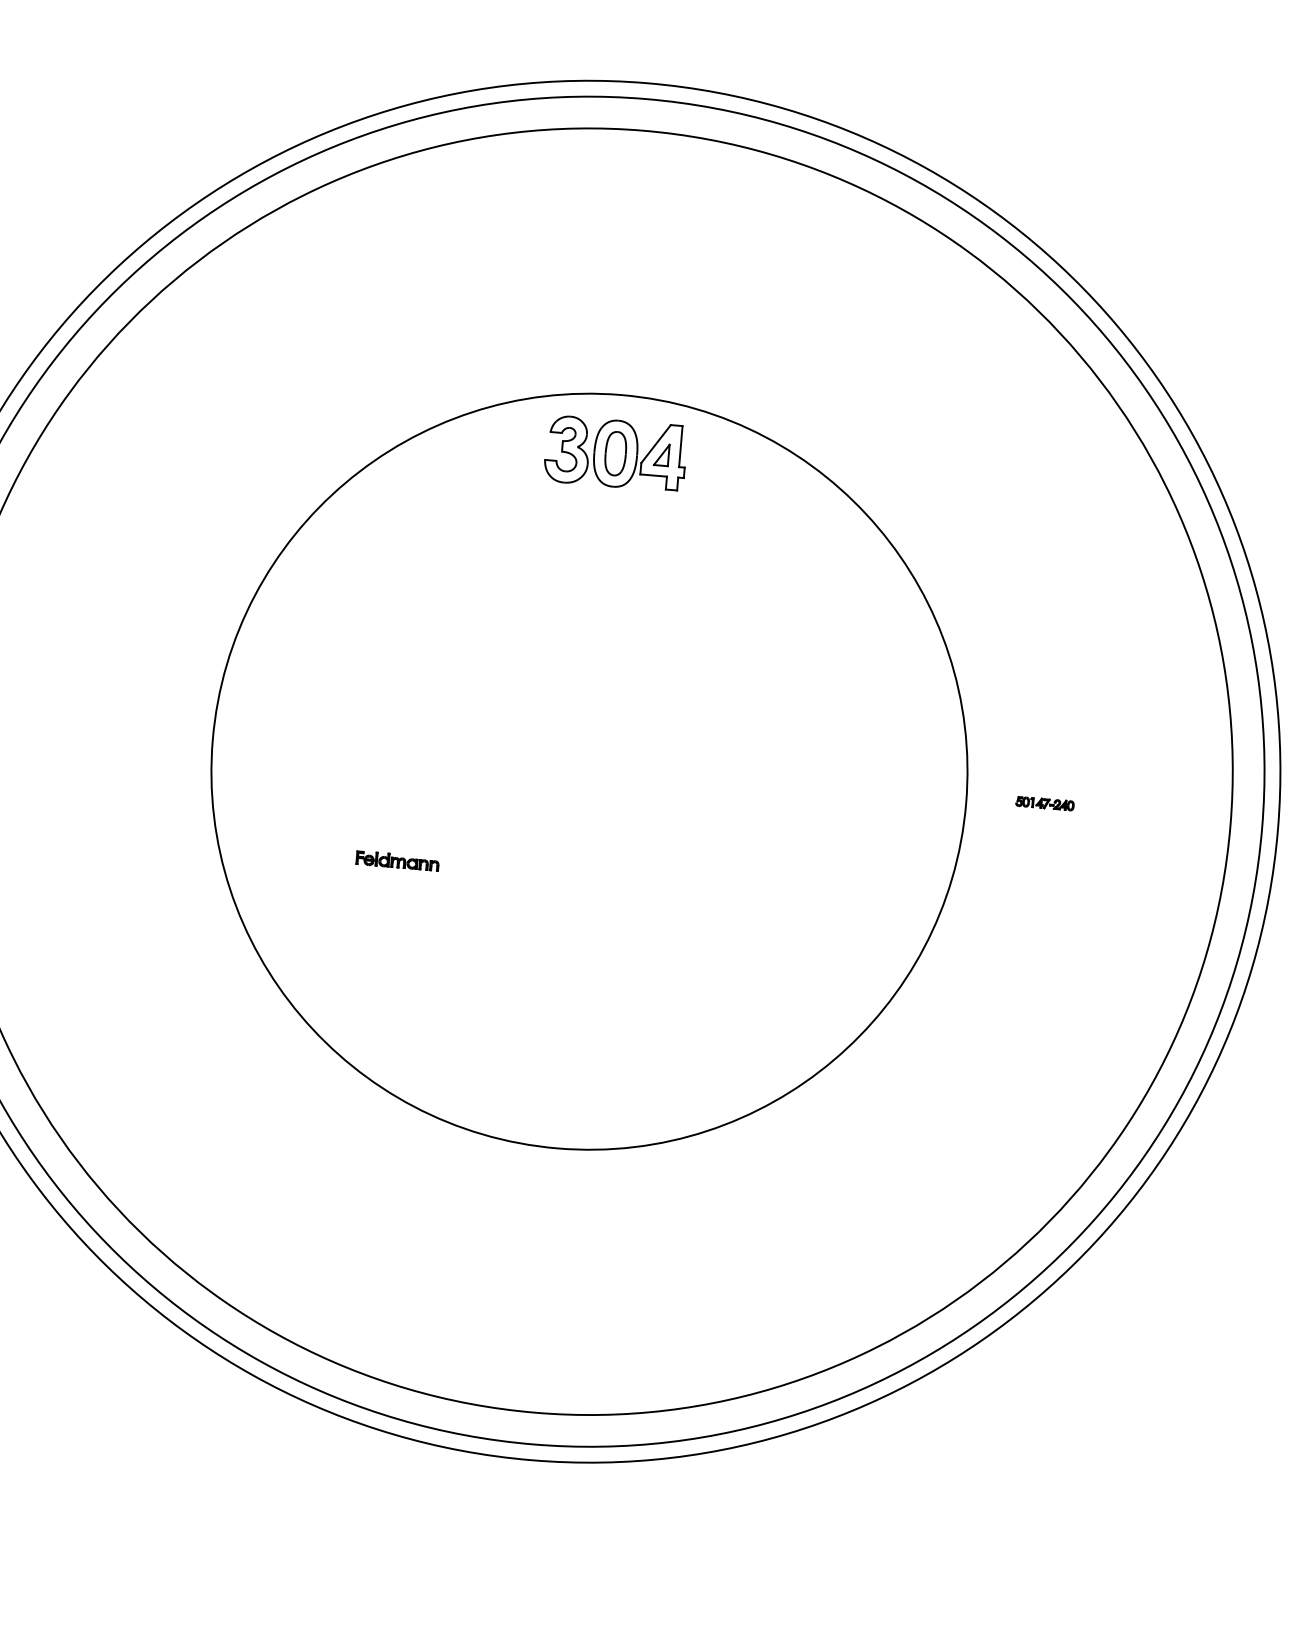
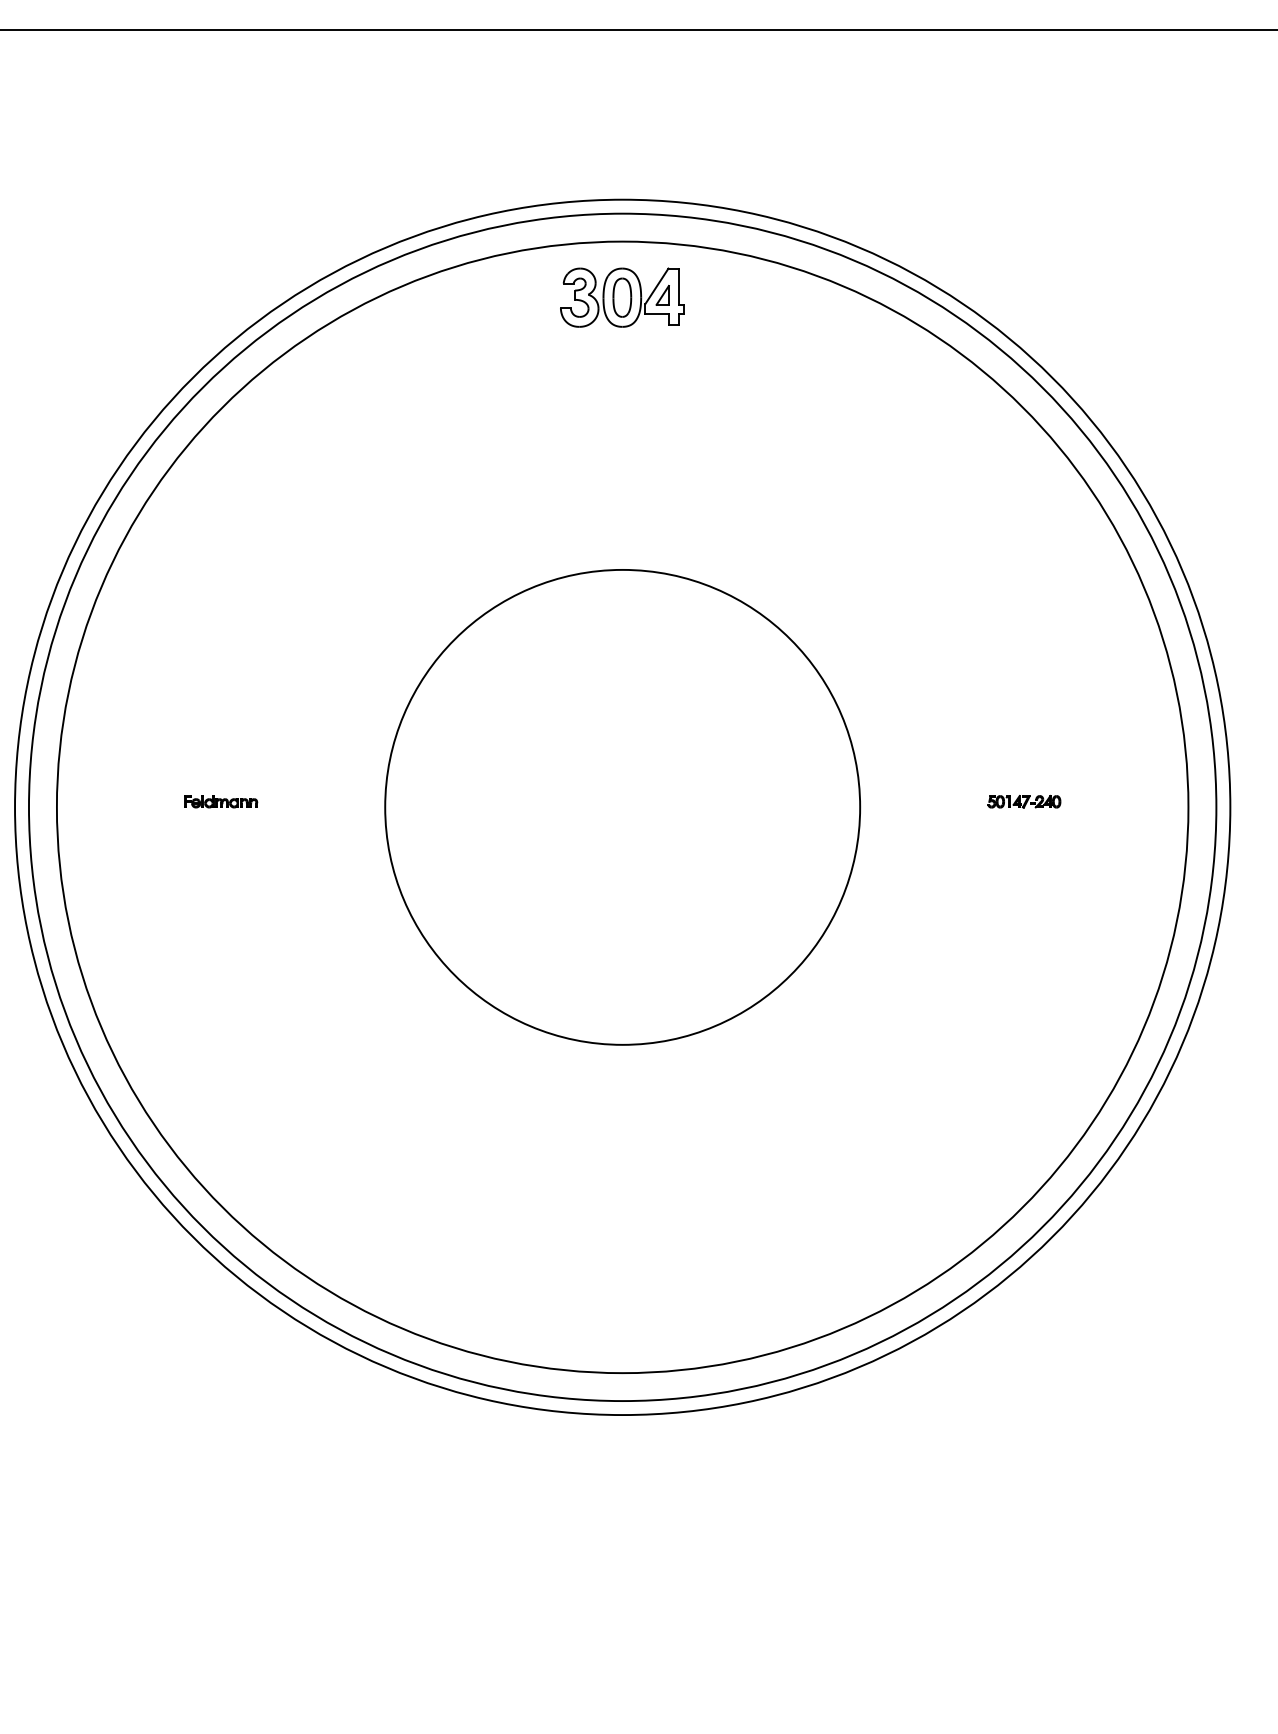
part: (615, 453) -> (622, 297), moved
circle: (589, 770) -> (622, 806), size x0.71
part: (1045, 803) -> (1024, 801), size x1.43
part: (398, 860) -> (221, 801), moved

